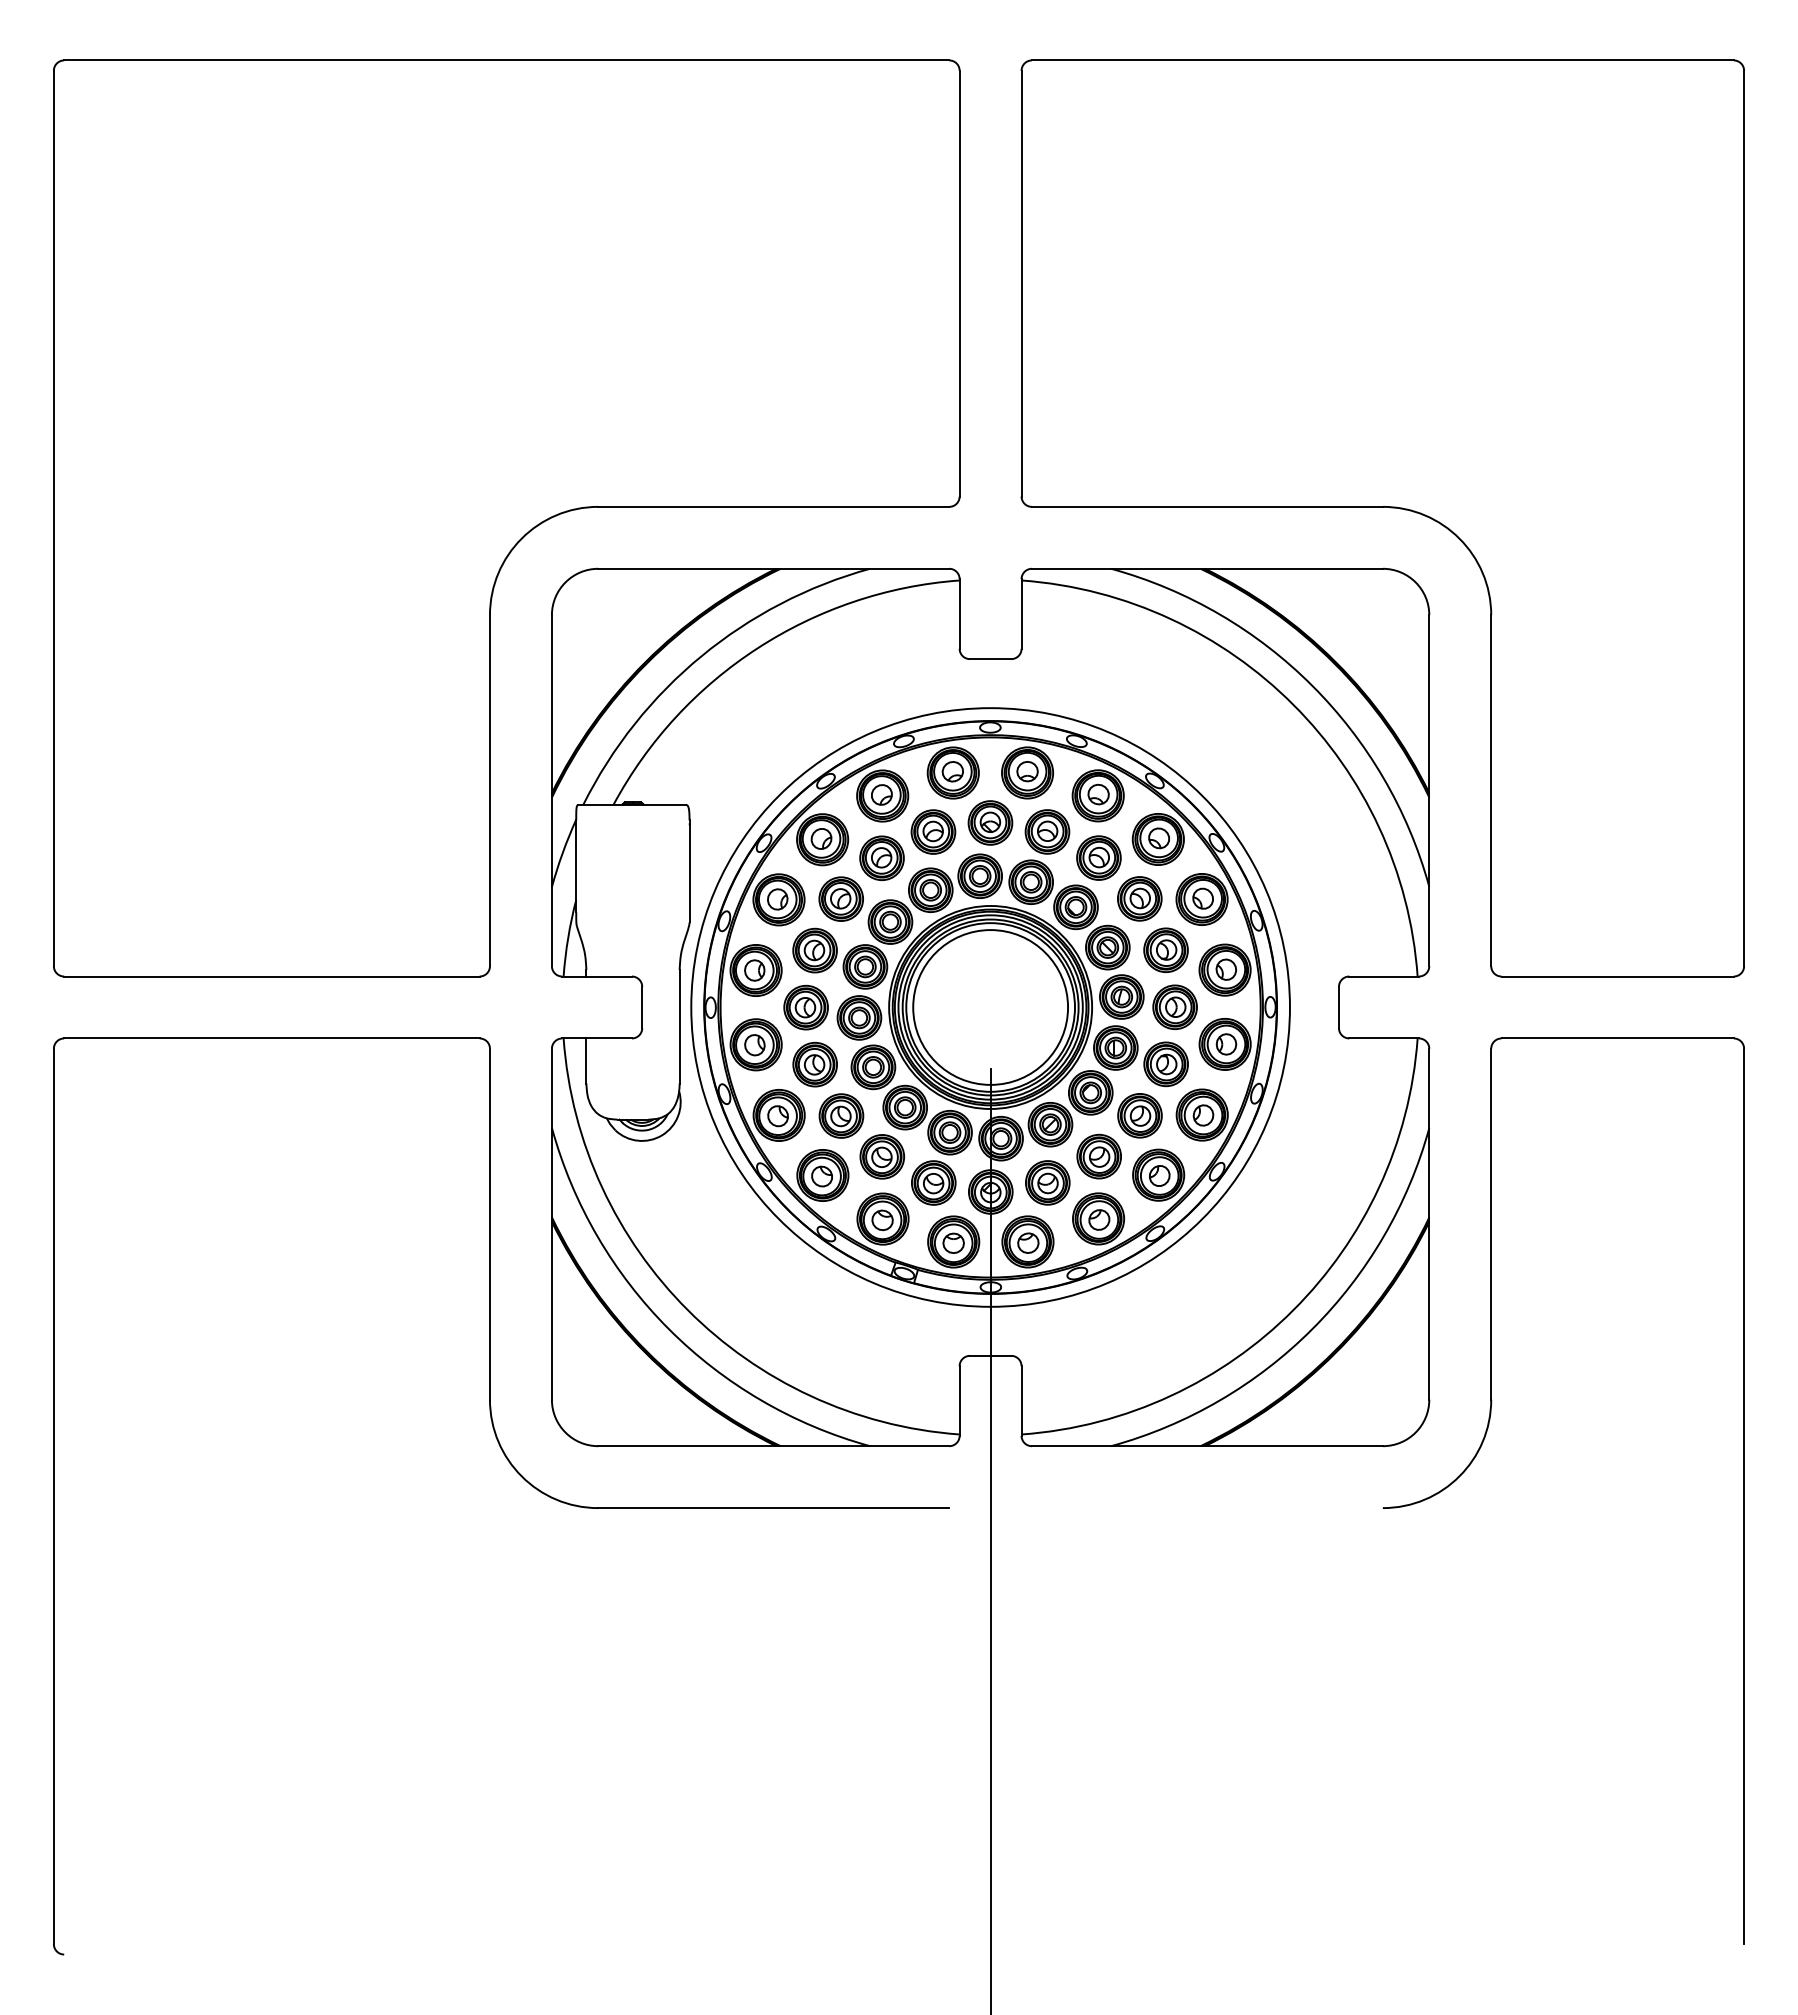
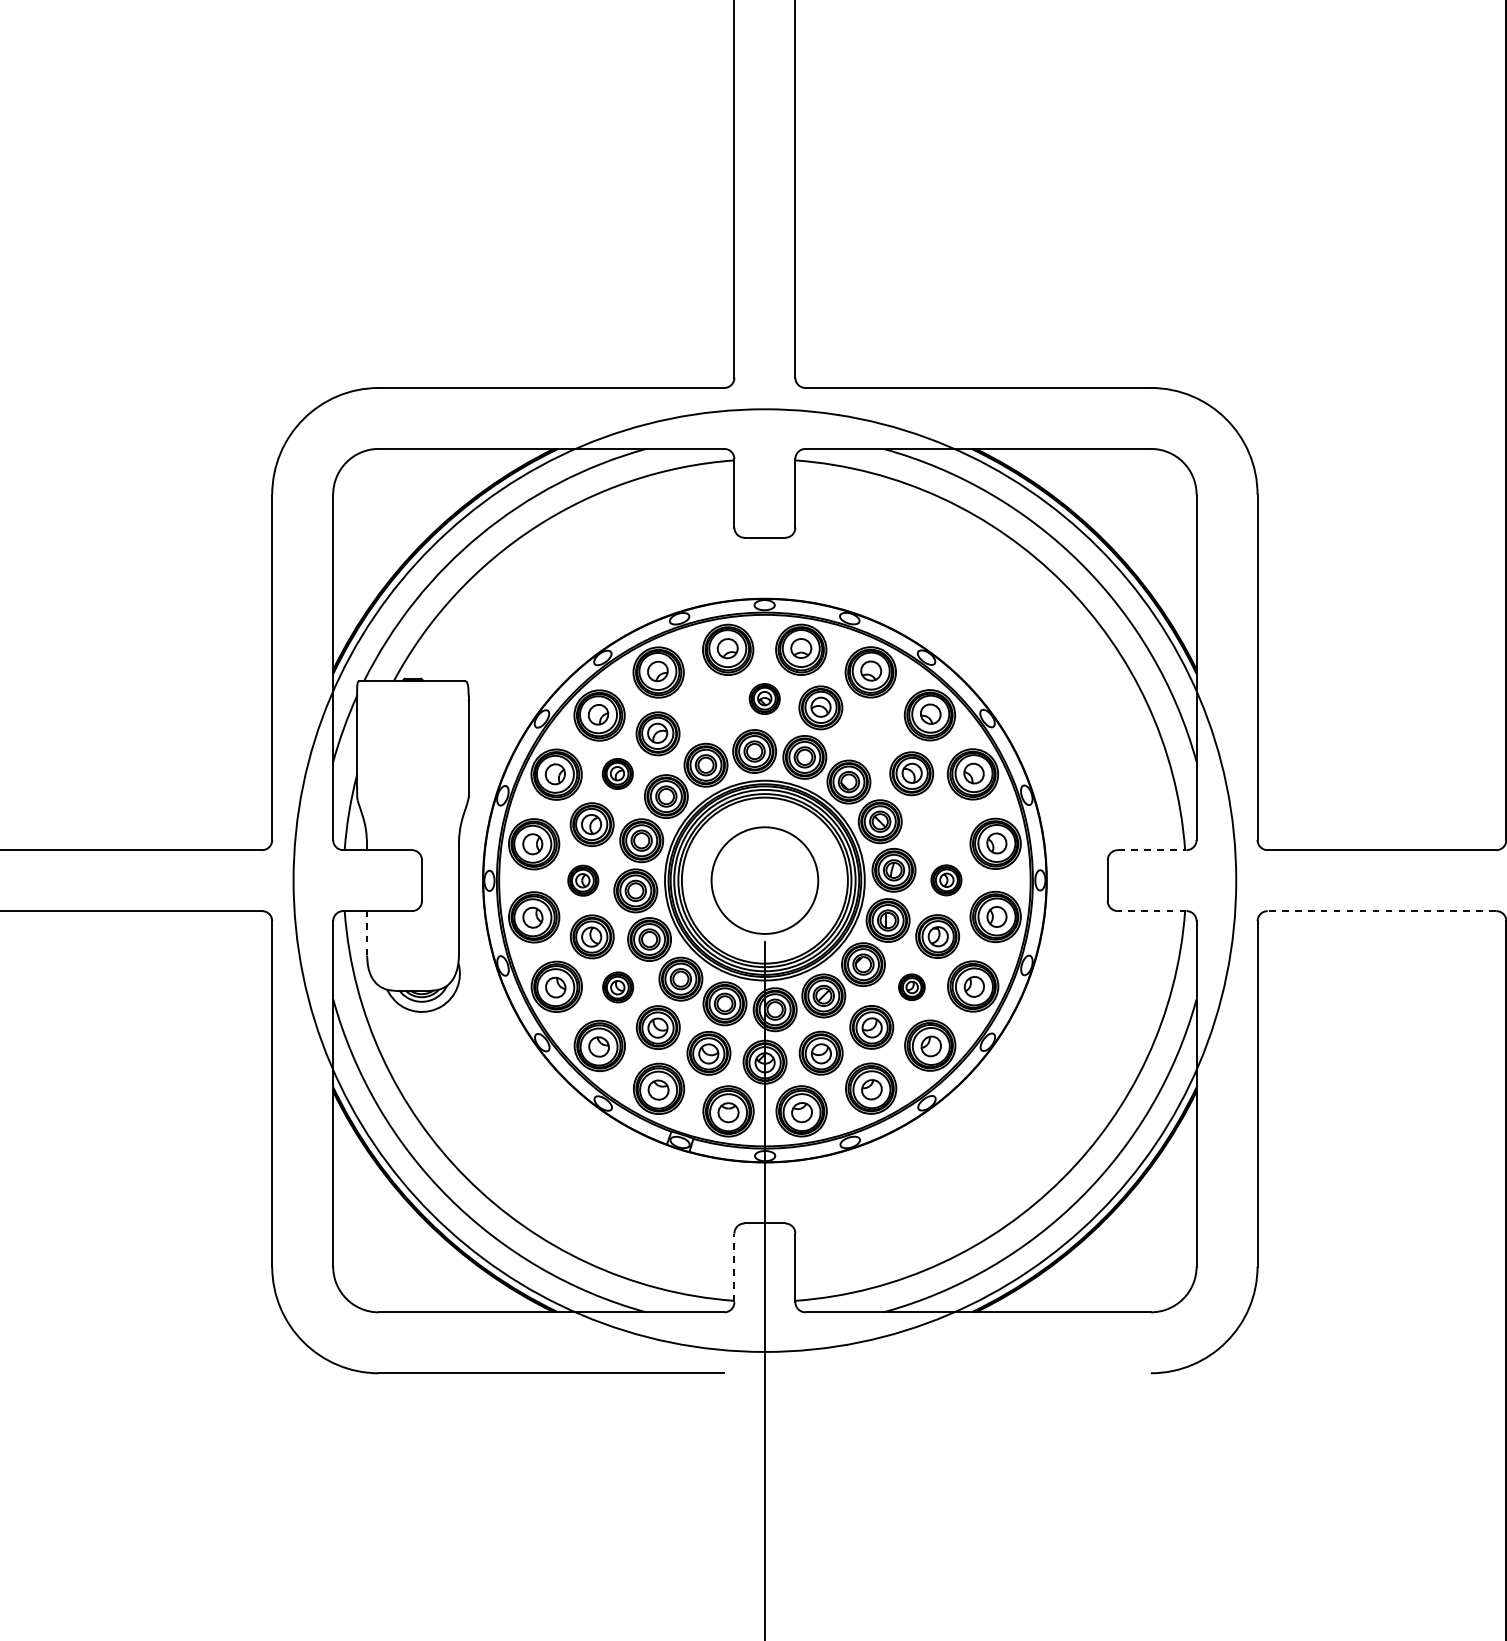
part: (990, 822) -> (764, 698), size x0.7
part: (933, 831) -> (708, 707), removed
part: (1098, 857) -> (871, 733), removed
part: (840, 898) -> (617, 773), size x0.7
part: (1165, 949) -> (937, 823), removed
line: (1384, 976) -> (1152, 850), solid -> dashed
part: (1174, 1006) -> (945, 879), size x0.7
part: (805, 1007) -> (582, 880), size x0.7
circle: (990, 1007) -> (764, 880), size x0.7
circle: (990, 1007) -> (764, 880), size x1.6
line: (1384, 1038) -> (1152, 911), solid -> dashed
line: (1617, 1038) -> (1381, 911), solid -> dashed
line: (586, 1061) -> (367, 933), solid -> dashed
part: (841, 1115) -> (618, 986), size x0.7
part: (1139, 1115) -> (911, 986), size x0.6
line: (959, 1401) -> (734, 1268), solid -> dashed

